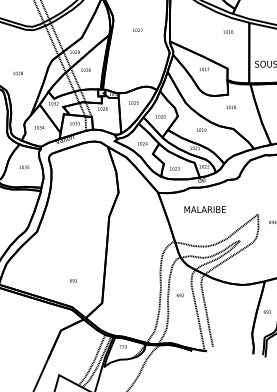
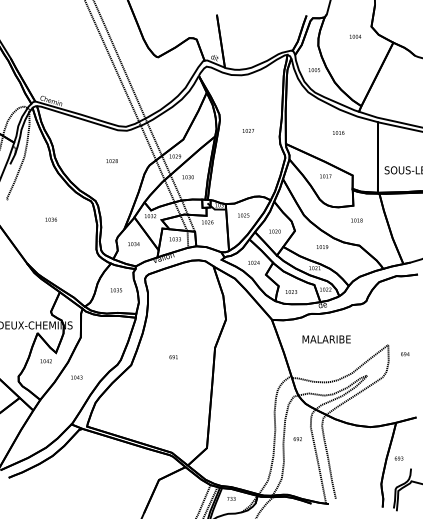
text: (228, 31) -> (338, 132), moved
text: (17, 72) -> (111, 160), moved
text: (73, 281) -> (173, 357), moved

